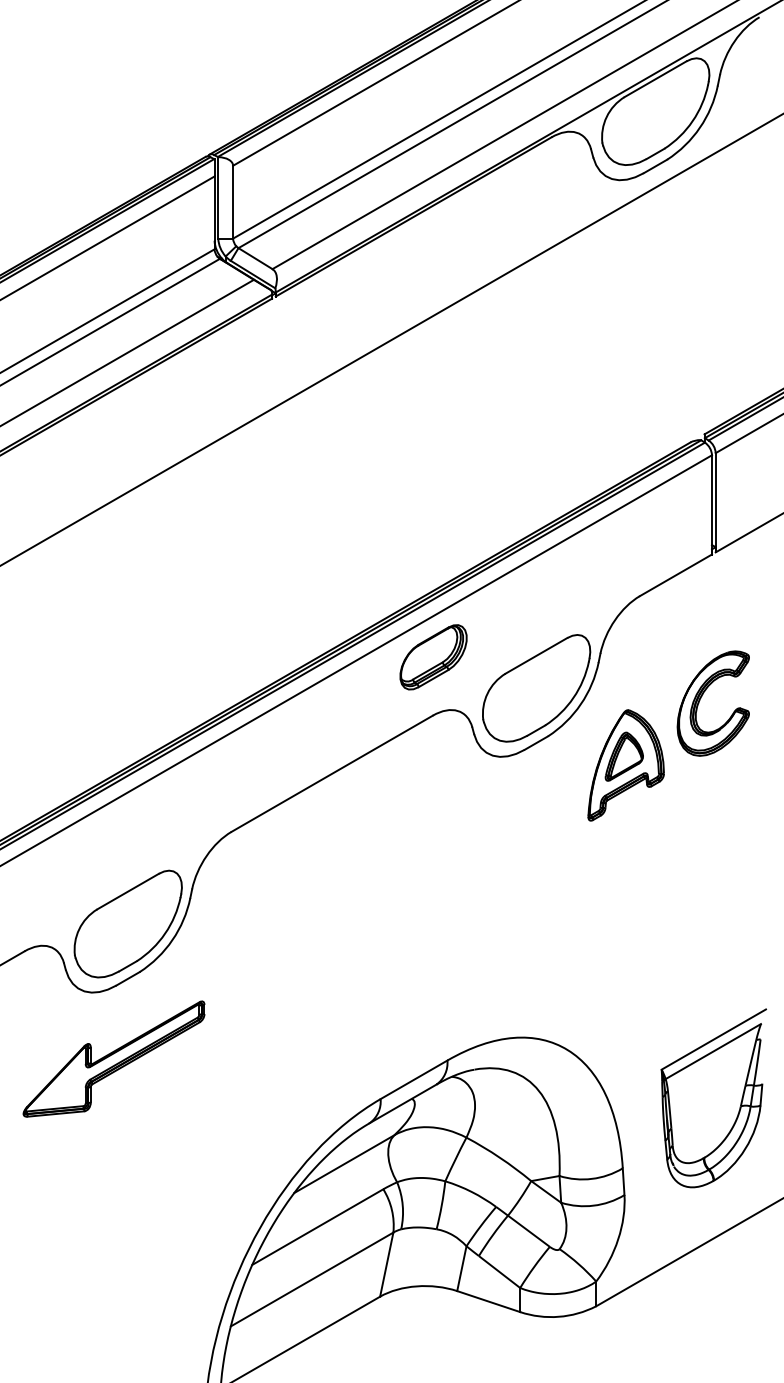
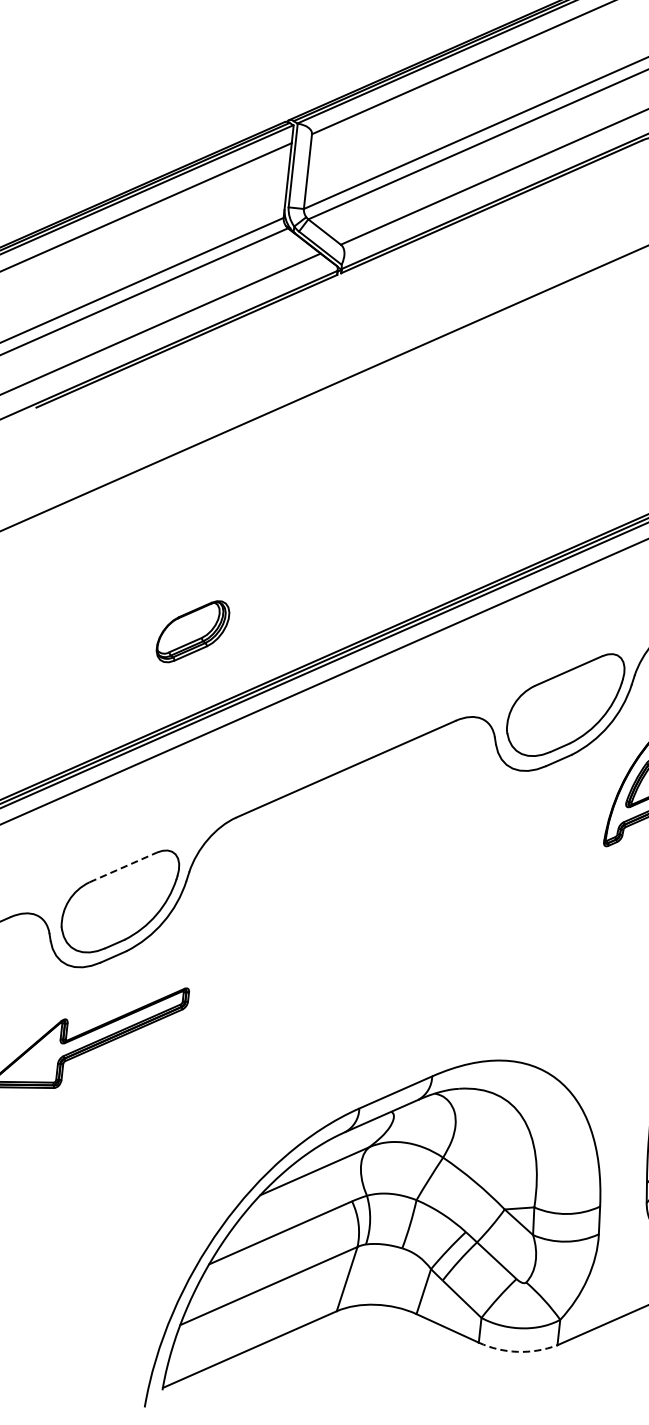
part: (433, 657) -> (192, 631), moved
line: (128, 891) -> (123, 867), solid -> dashed
arc: (558, 1316) -> (517, 1351), solid -> dashed

